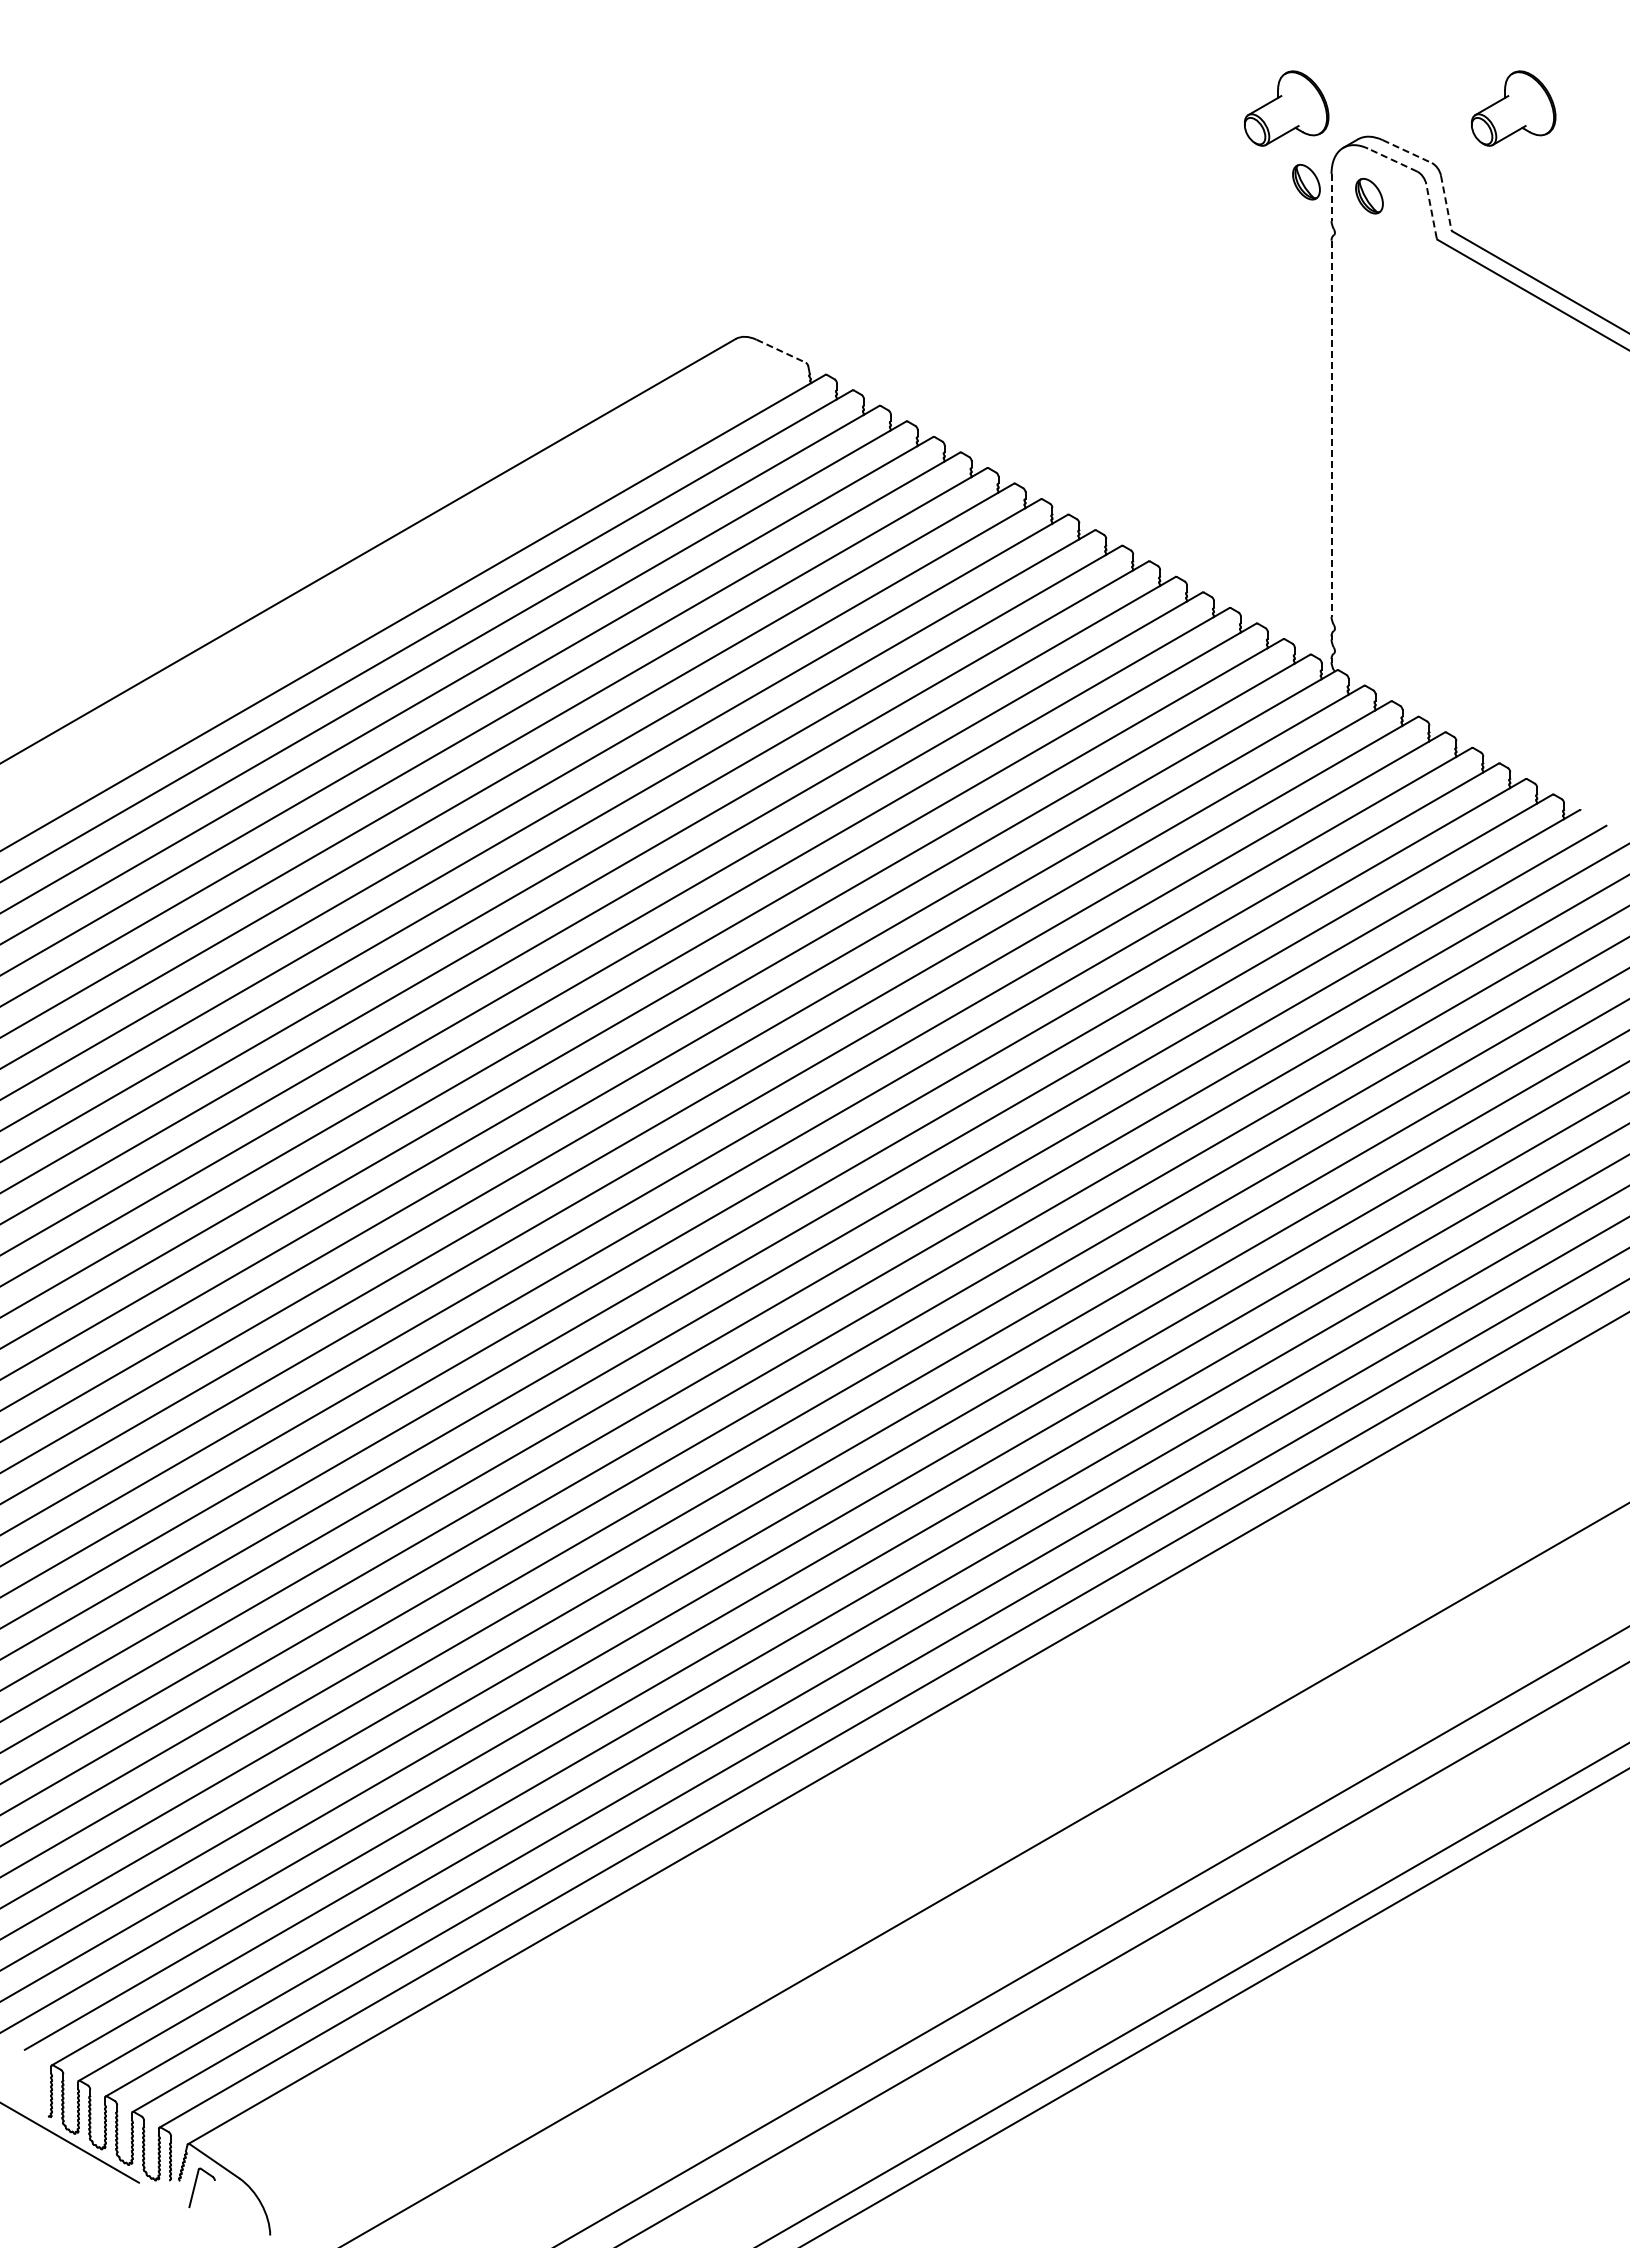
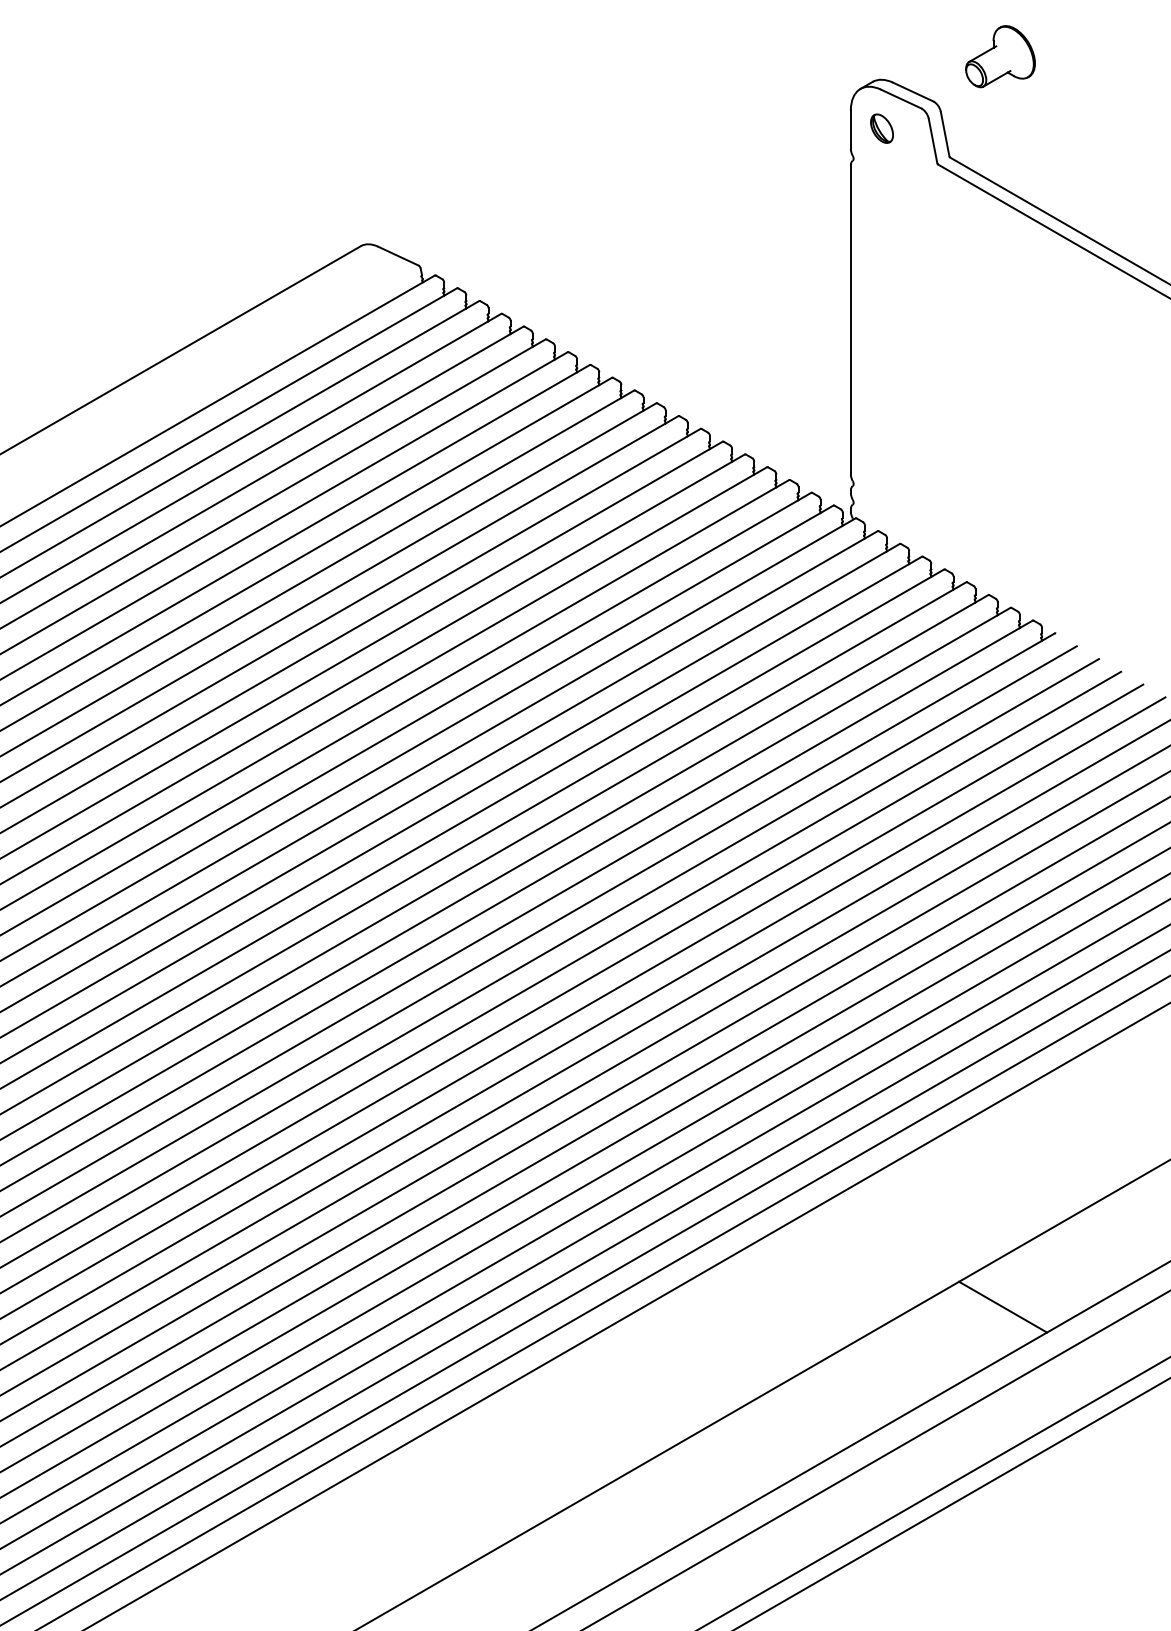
part: (1286, 108) -> (813, 56), removed
line: (1407, 151) -> (913, 91), dashed -> solid
line: (1392, 159) -> (900, 98), dashed -> solid
part: (1306, 181) -> (830, 116), removed
line: (1331, 197) -> (850, 129), dashed -> solid
line: (1446, 203) -> (945, 134), dashed -> solid
line: (1431, 210) -> (933, 140), dashed -> solid
line: (781, 351) -> (398, 256), dashed -> solid
line: (1331, 429) -> (850, 320), dashed -> solid
line: (1516, 1629) -> (1002, 1307), added

